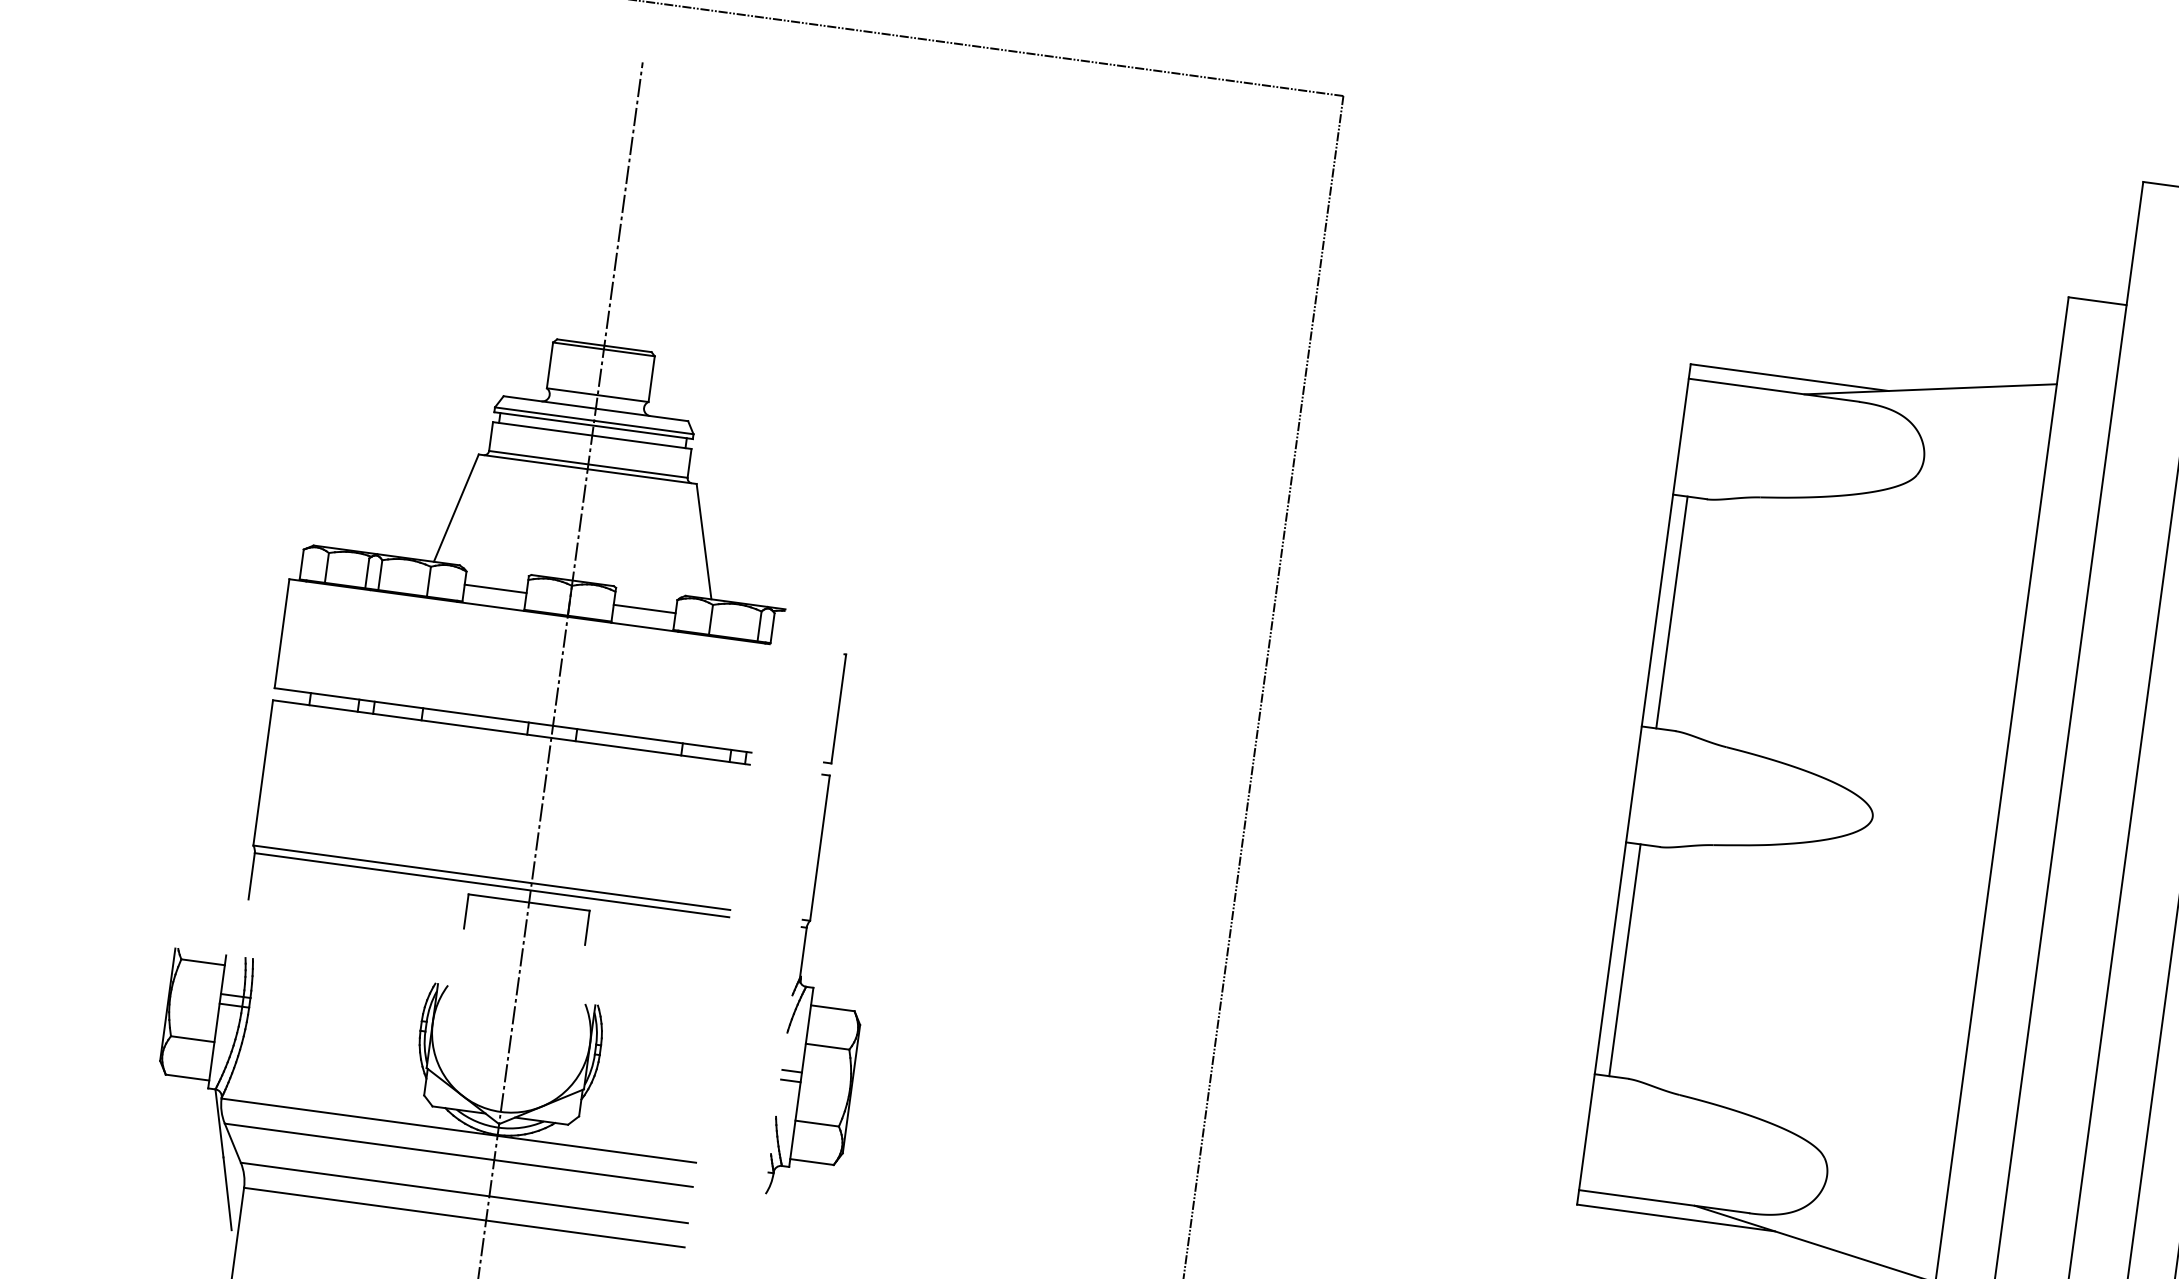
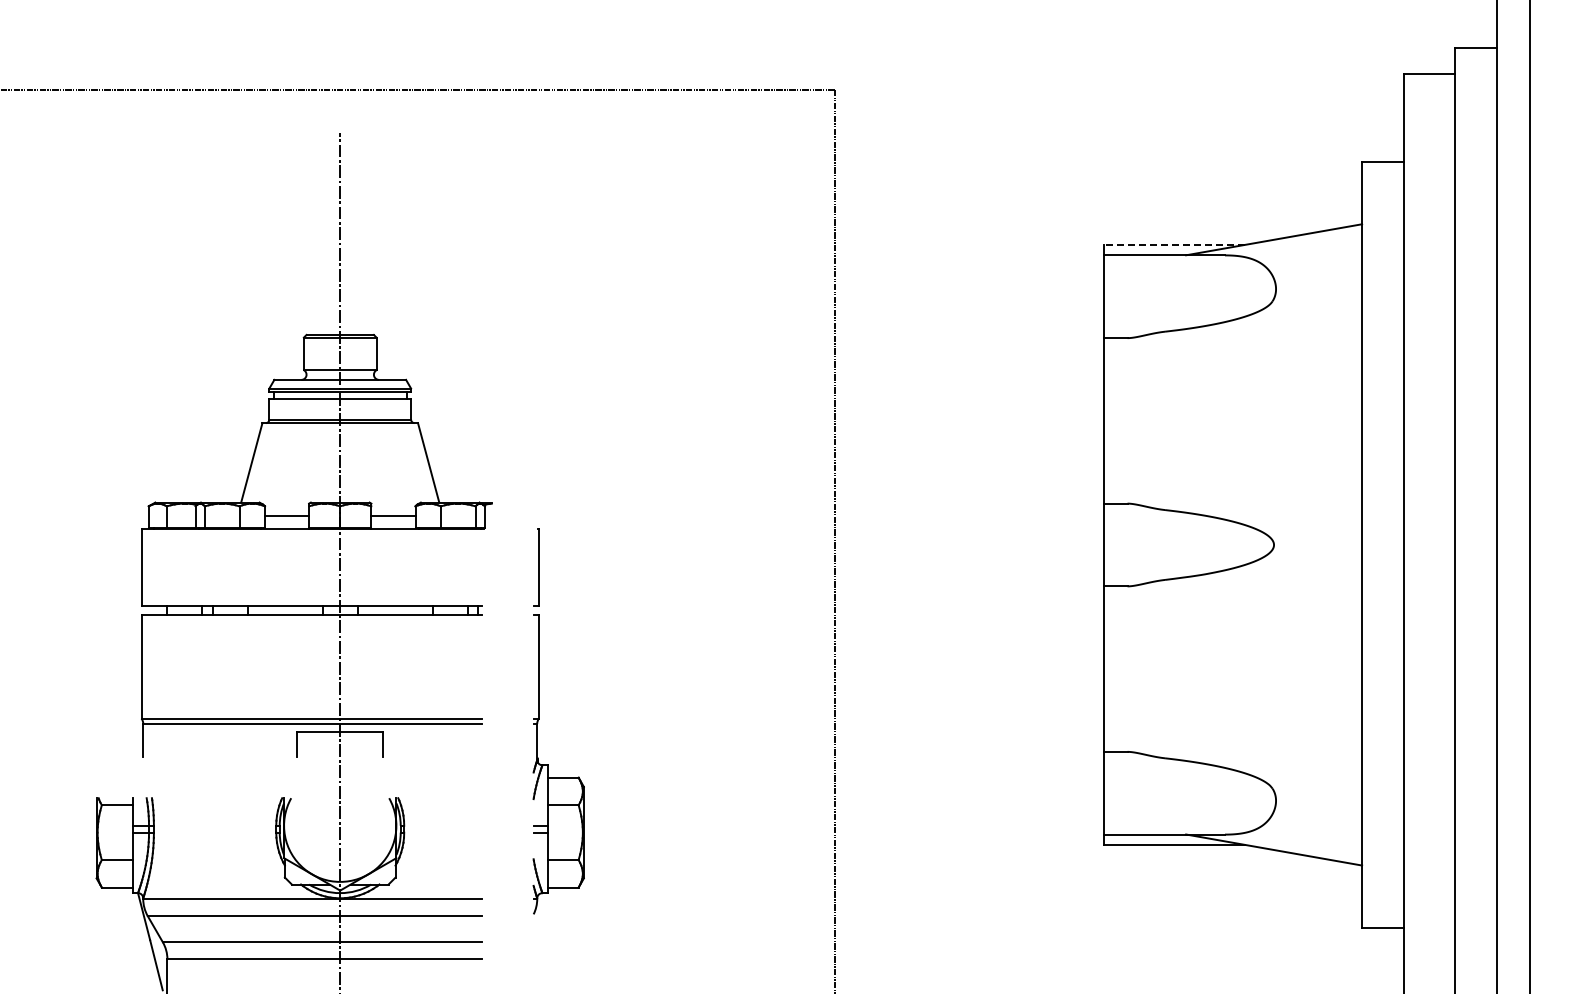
line: (1790, 377) -> (1174, 244), solid -> dashed
line: (1671, 612) -> (1113, 420), removed
line: (1624, 959) -> (1113, 668), removed

